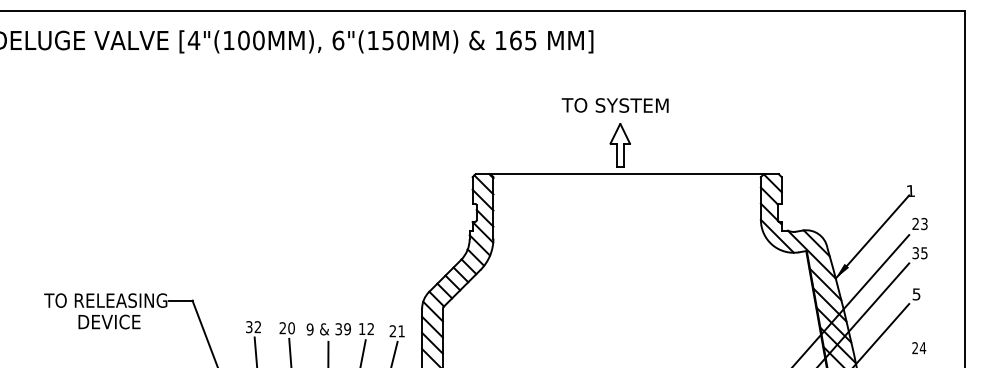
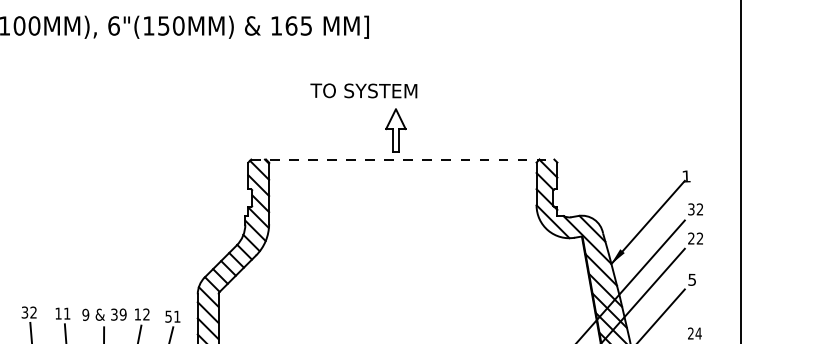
text: (614, 105) -> (363, 90), moved
line: (627, 174) -> (403, 159), solid -> dashed
text: (919, 224) -> (695, 209), 23 -> 32
text: (919, 253) -> (695, 238), 35 -> 22
text: (286, 328) -> (62, 313), 20 -> 11
text: (392, 331) -> (168, 316), 21 -> 51

